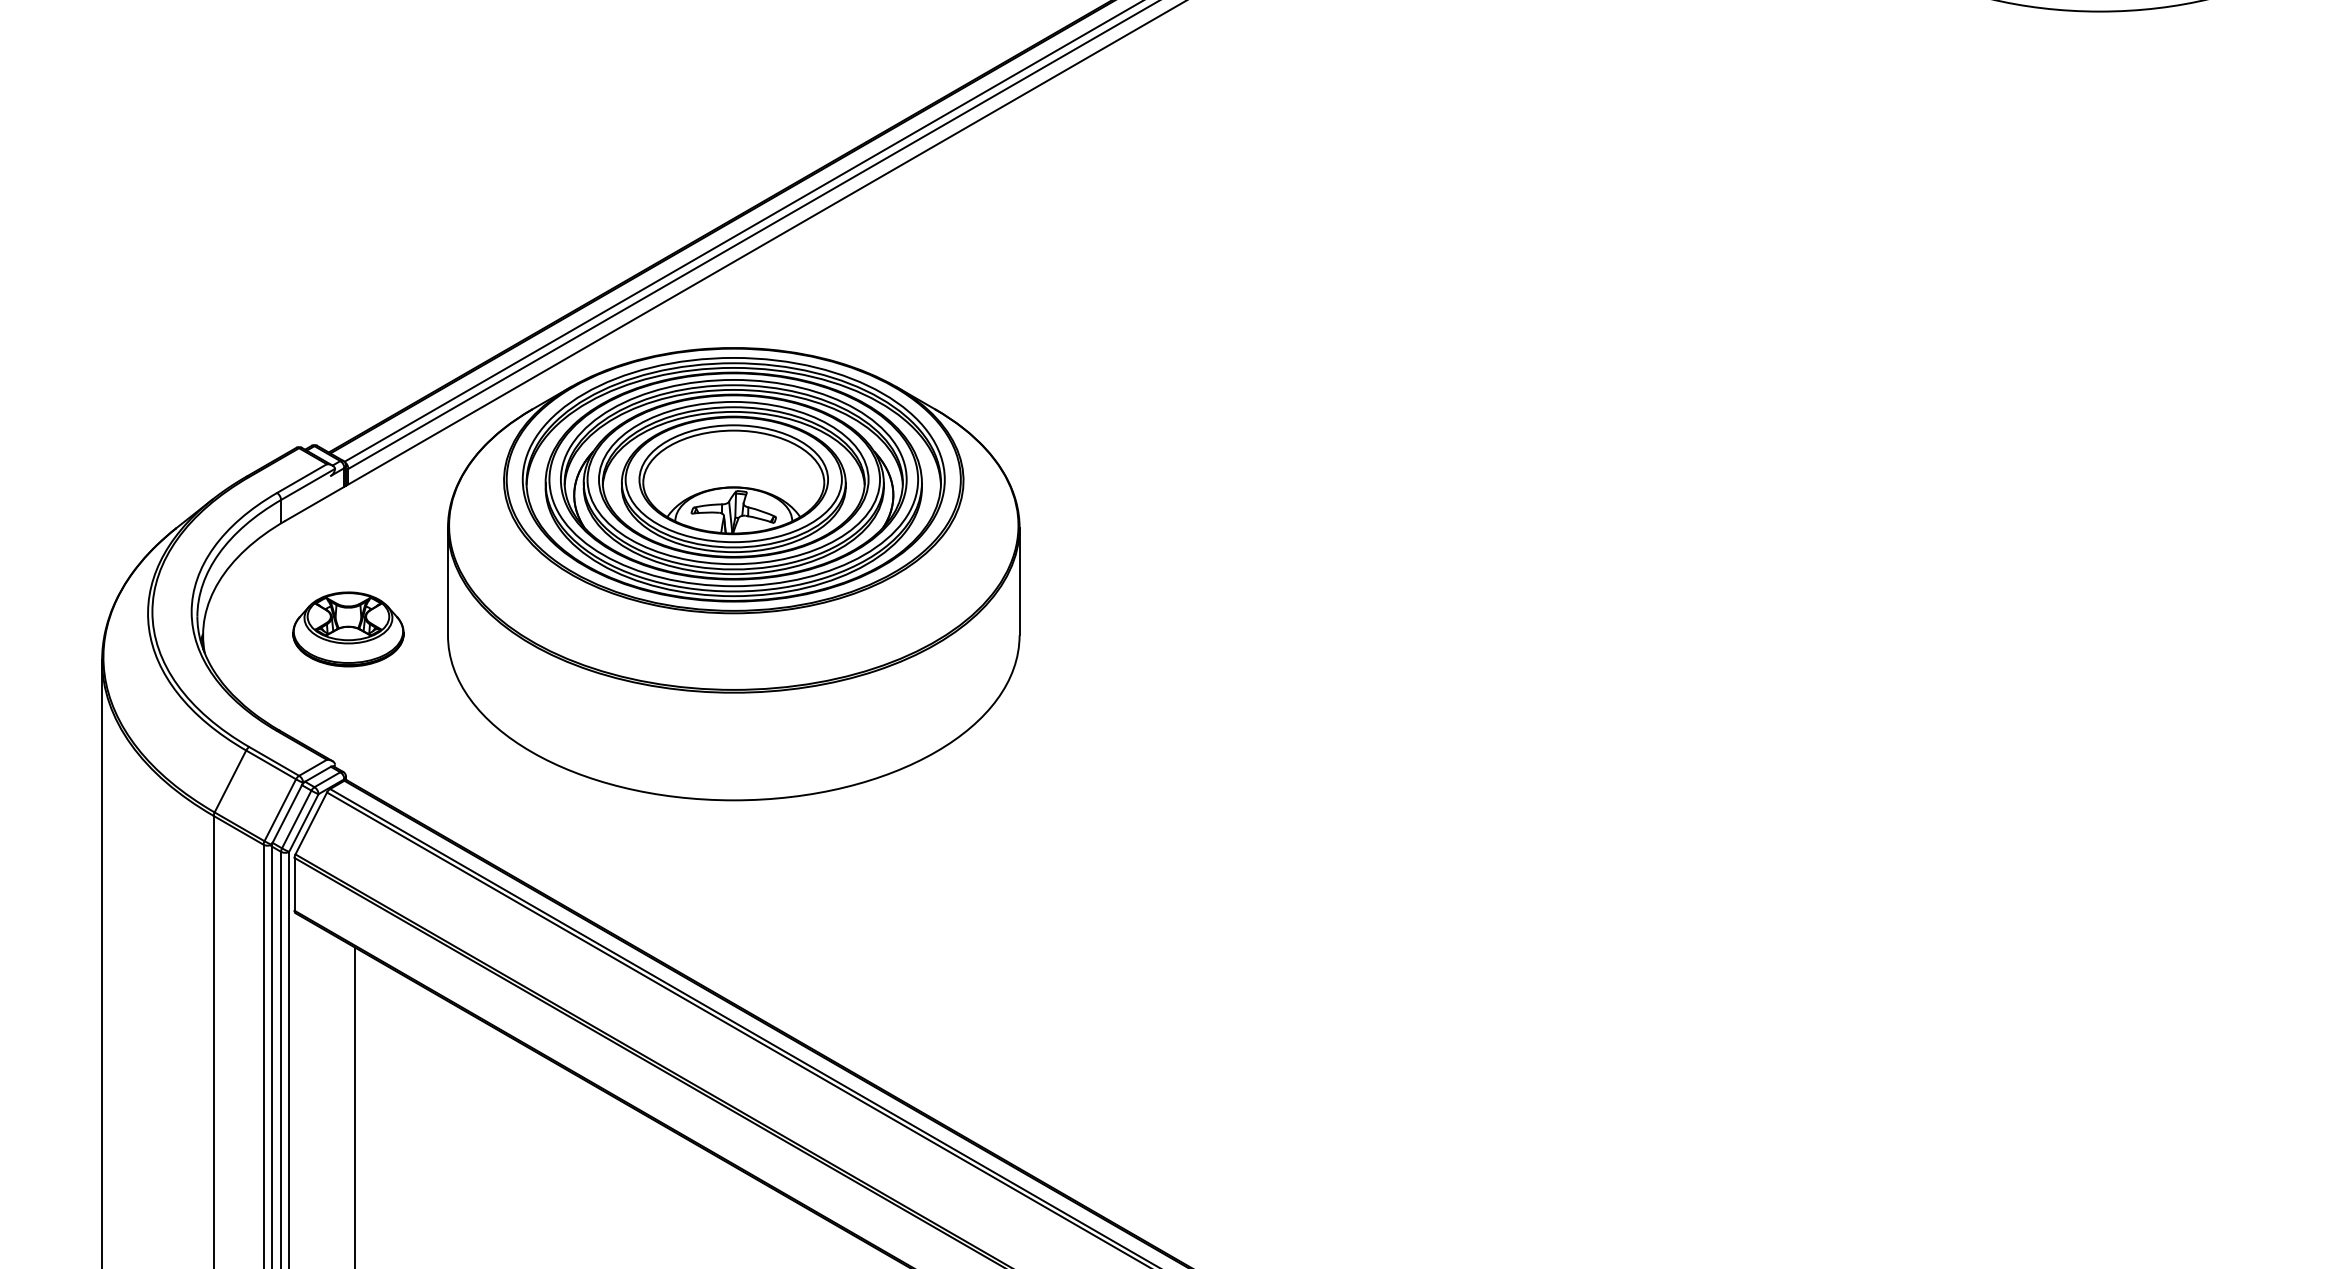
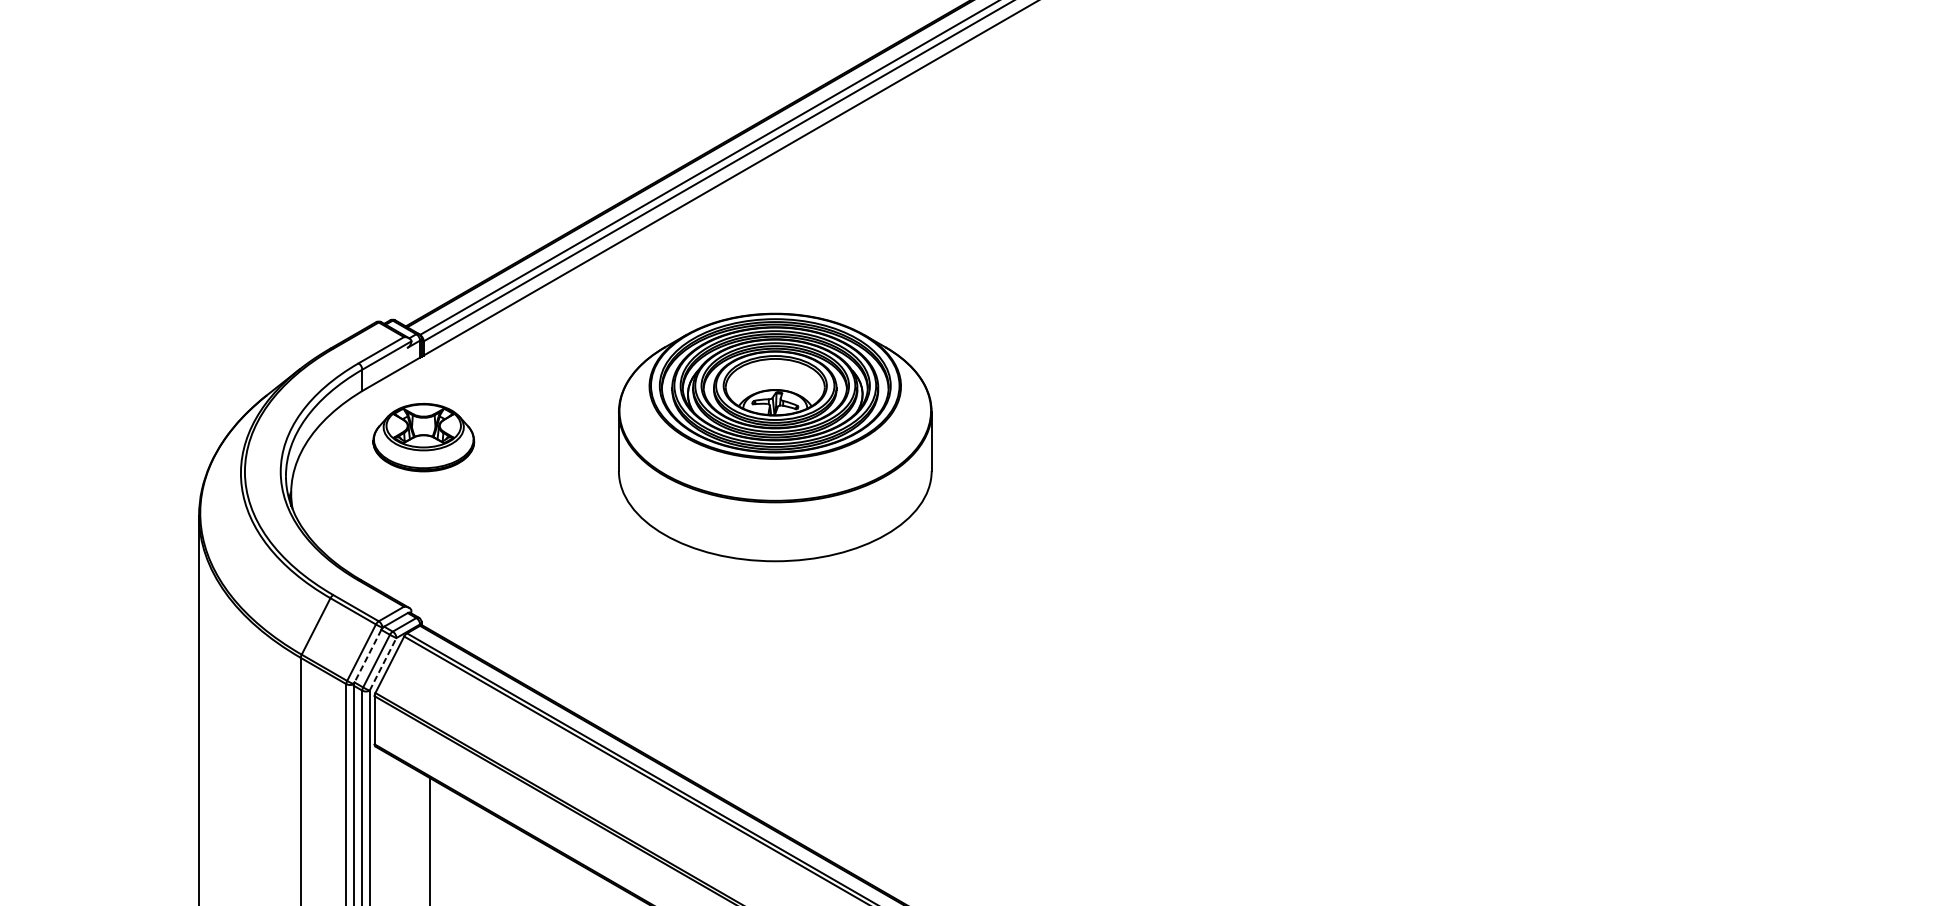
part: (733, 574) -> (774, 437), size x0.6
part: (348, 629) -> (423, 437), moved
line: (287, 814) -> (368, 656), solid -> dashed
line: (304, 822) -> (383, 663), solid -> dashed

